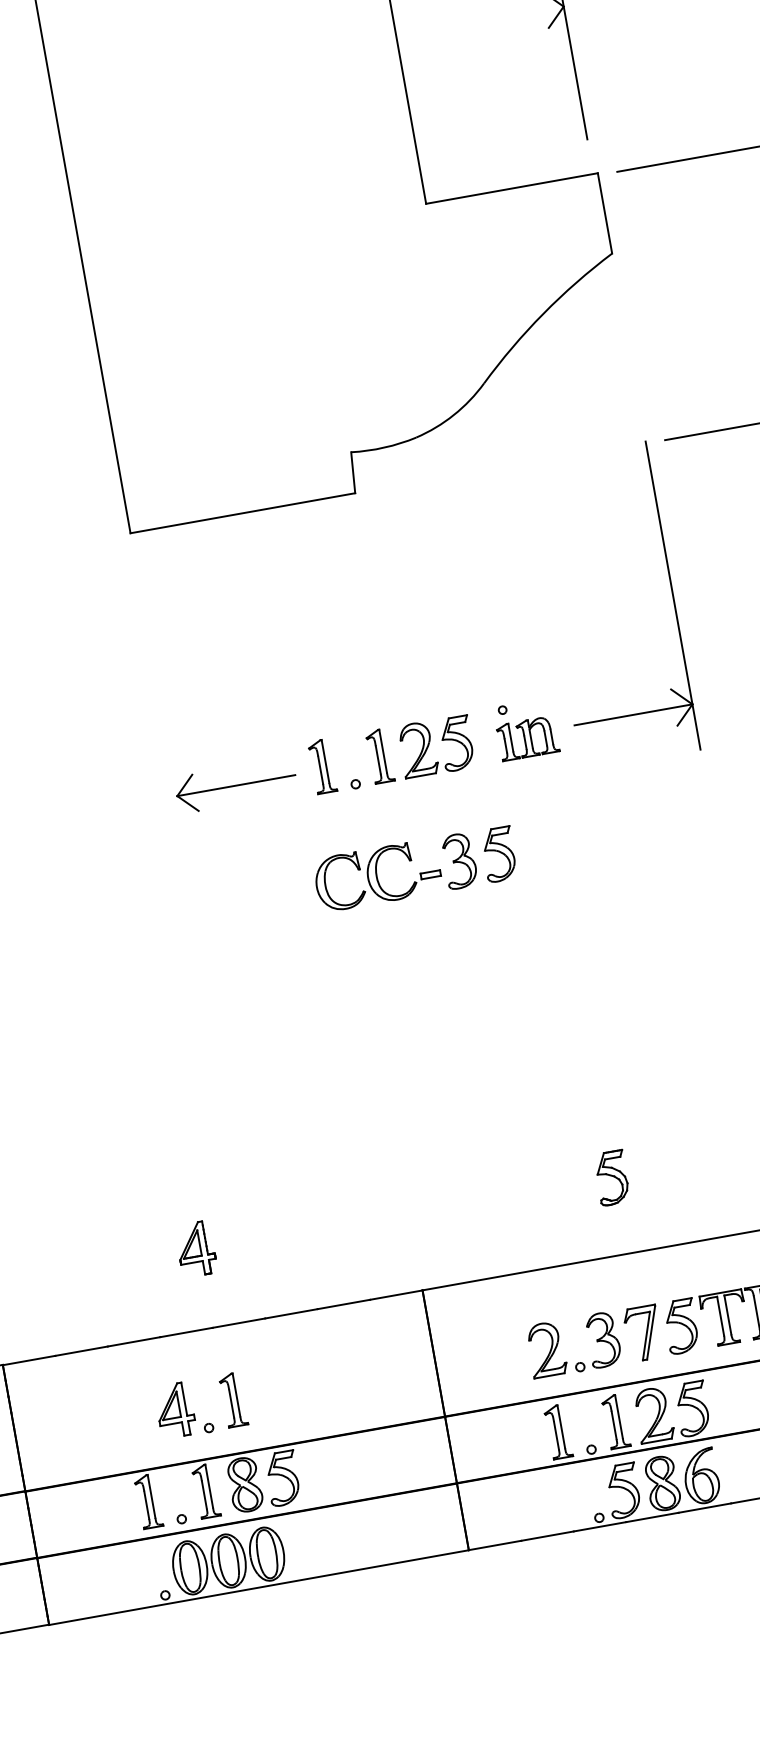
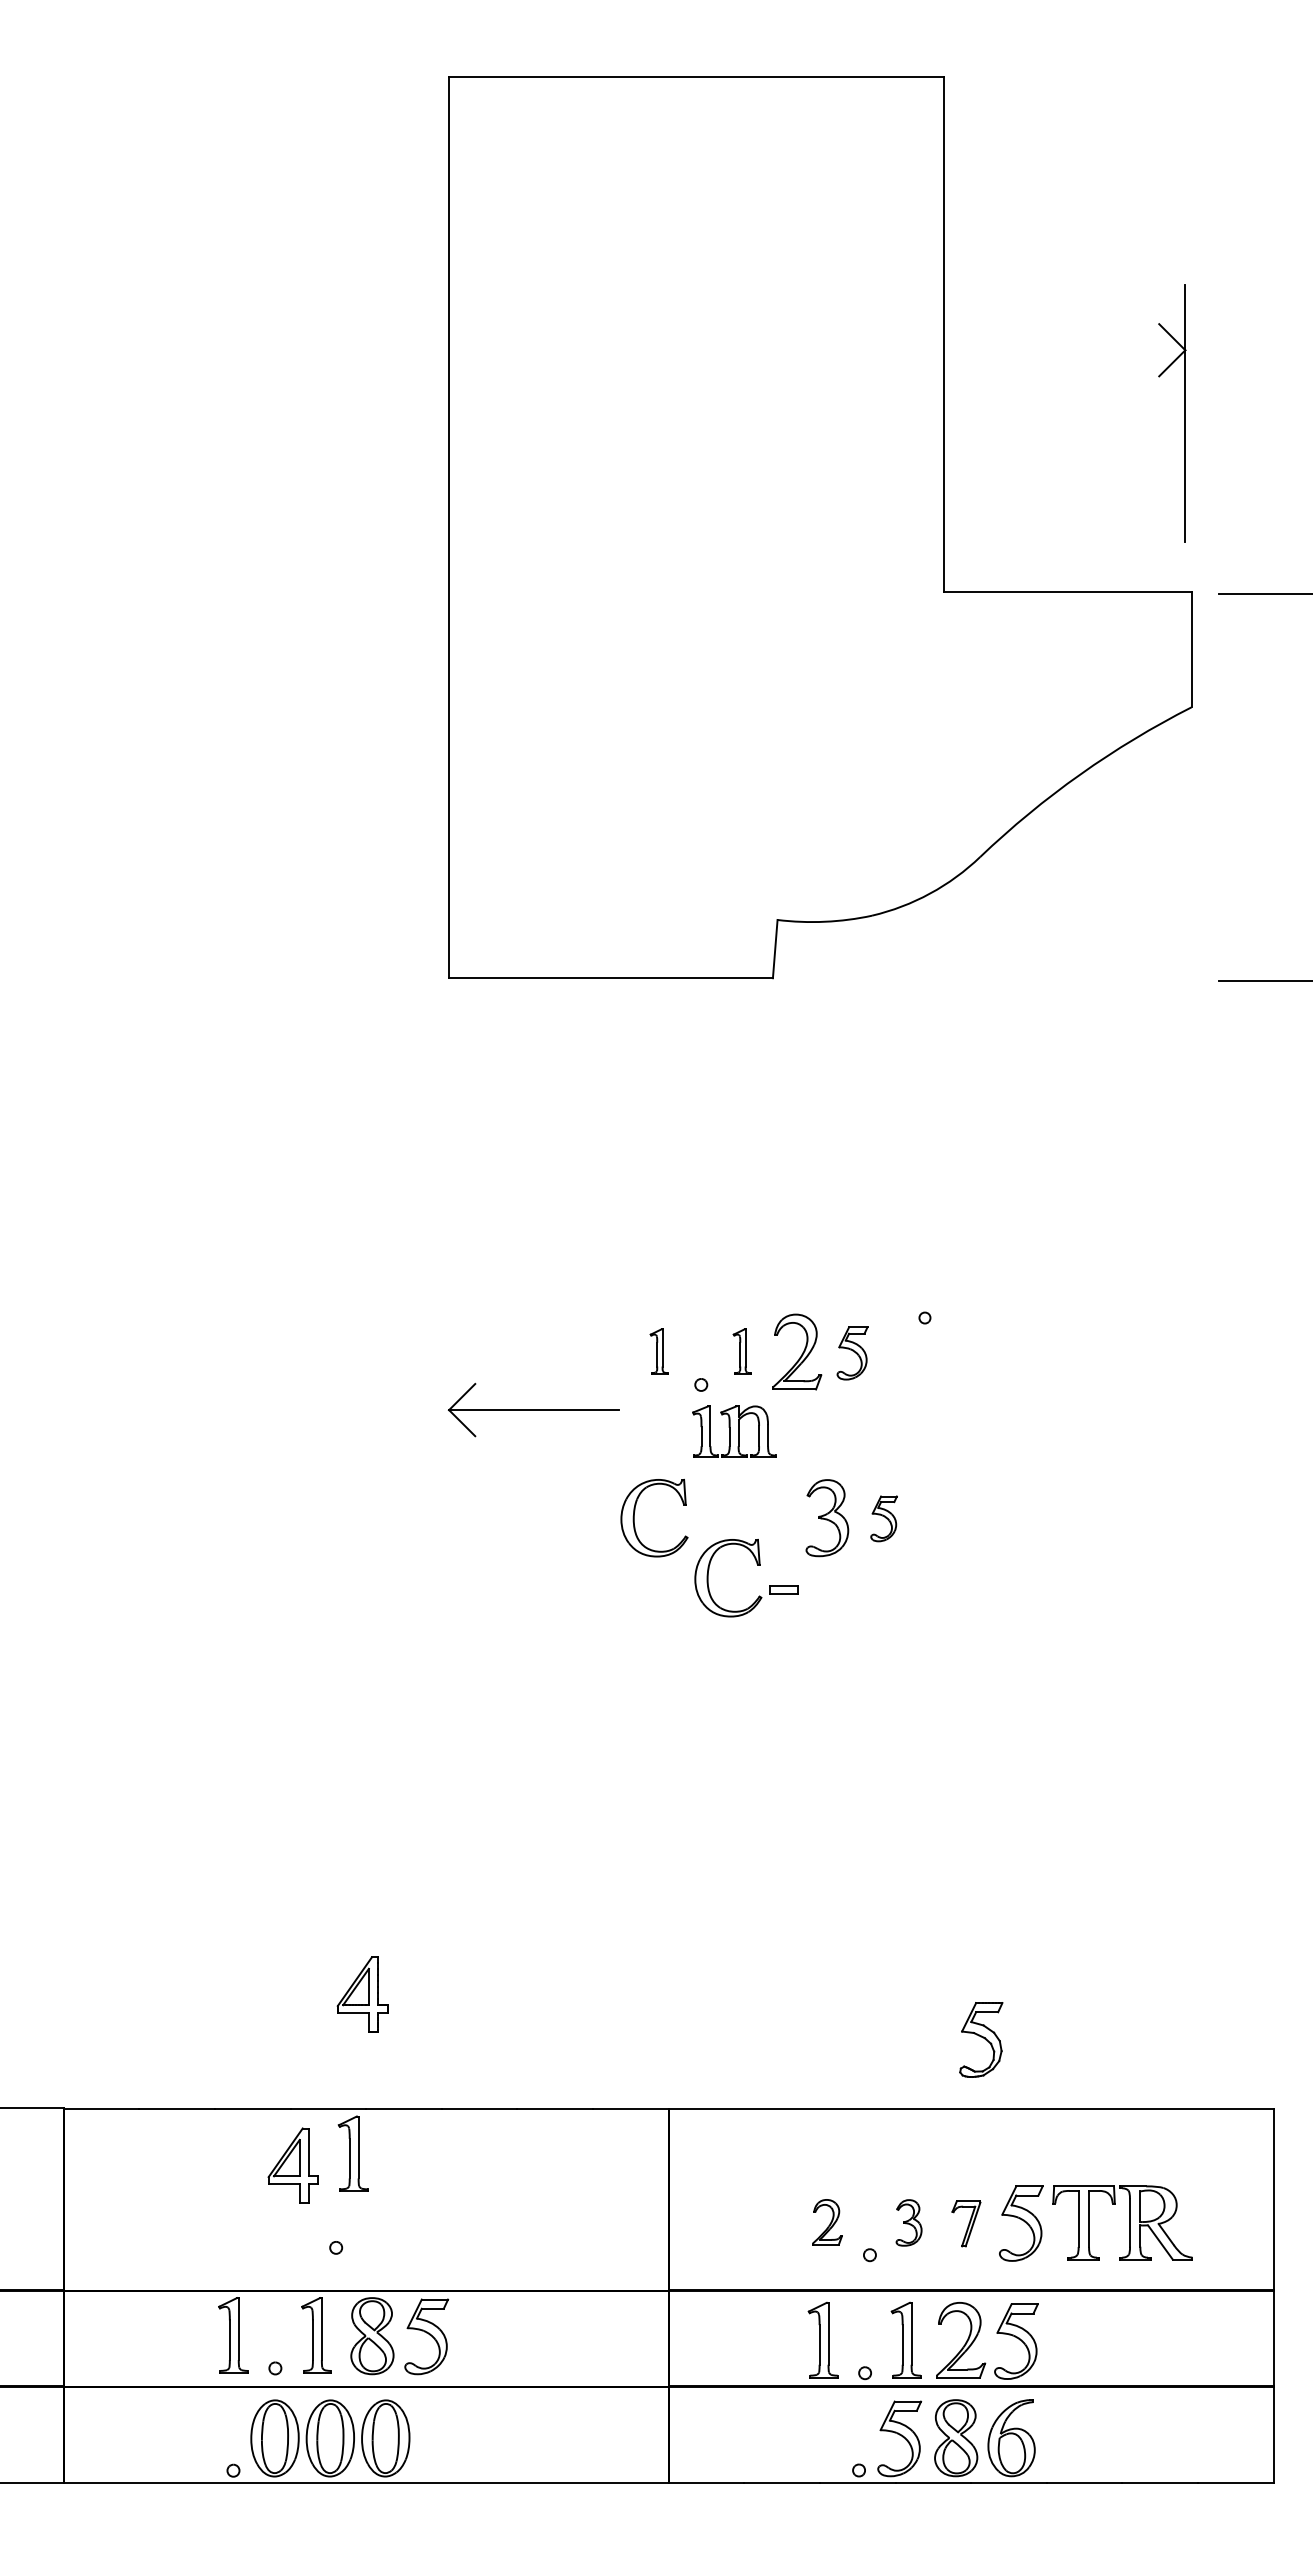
part: (672, 595) -> (1191, 1199), removed
part: (528, 738) -> (734, 1431), moved
part: (456, 743) -> (852, 1353), size x0.7
part: (380, 755) -> (742, 1351), size x0.6
part: (322, 766) -> (659, 1351), size x0.6
part: (235, 785) -> (533, 1409), moved
part: (498, 854) -> (883, 1518), size x0.6
part: (409, 860) -> (757, 1565), moved
part: (612, 1177) -> (981, 2039), moved
part: (643, 1333) -> (966, 2223), size x0.6
part: (603, 1339) -> (908, 2222), size x0.6
part: (546, 1349) -> (827, 2222), size x0.6
part: (232, 1399) -> (352, 2153), moved
part: (174, 1410) -> (292, 2165), moved

